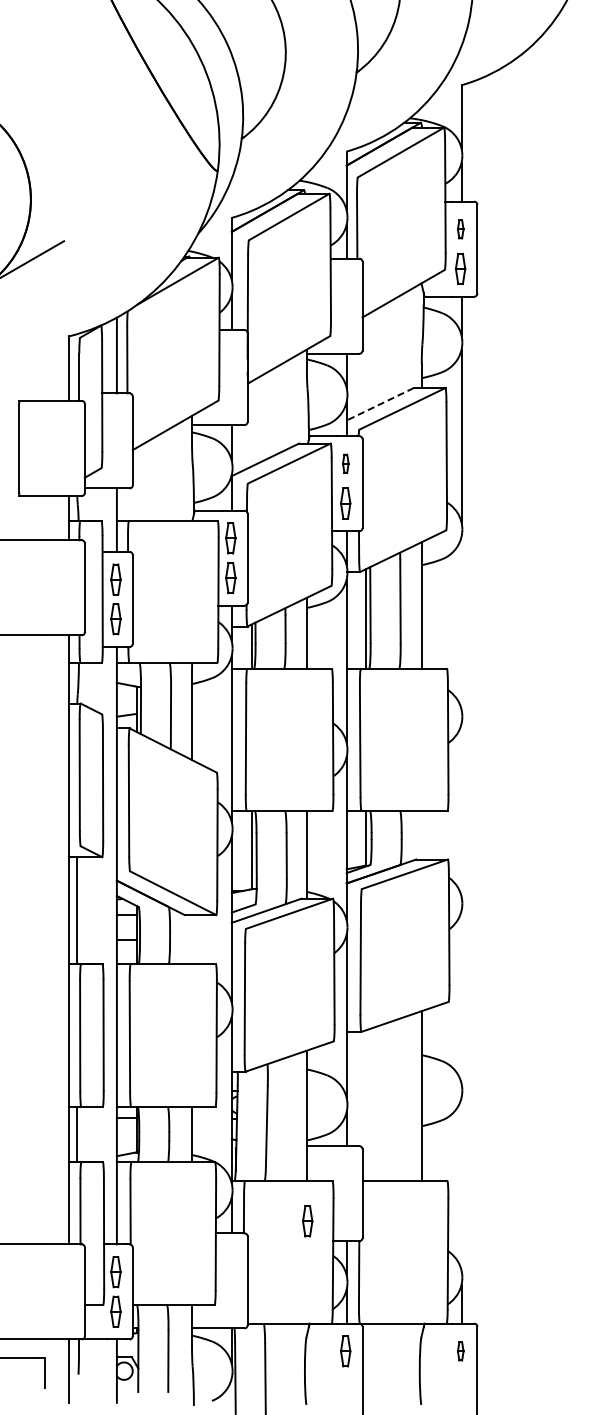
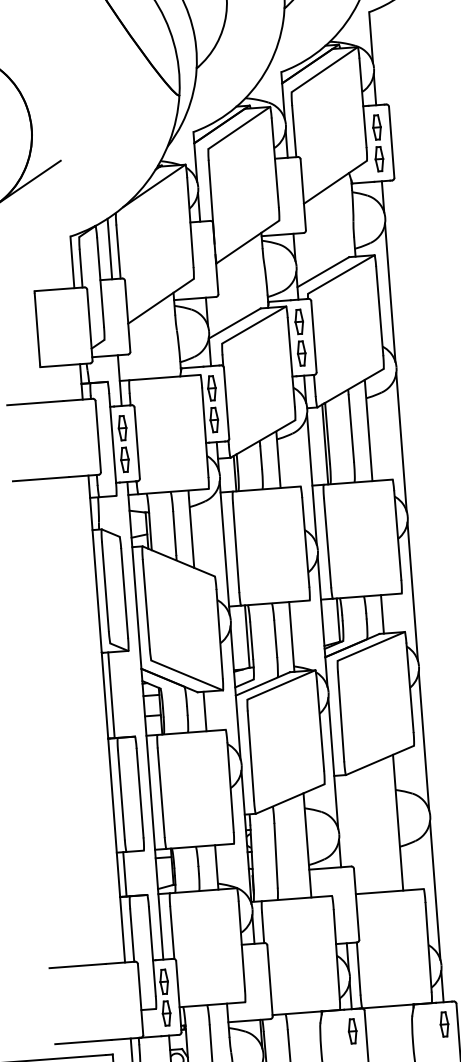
part: (460, 229) -> (376, 127), size x1.67
line: (379, 404) -> (322, 272), dashed -> solid
part: (345, 463) -> (299, 321), size x1.67
line: (461, 622) -> (401, 441), added
line: (461, 809) -> (412, 591), added
line: (421, 835) -> (382, 614), added
line: (192, 939) -> (205, 711), added
line: (461, 996) -> (423, 740), added
line: (461, 1183) -> (435, 890), added
part: (307, 1221) -> (314, 929), removed
part: (460, 1351) -> (444, 1024), size x1.67

